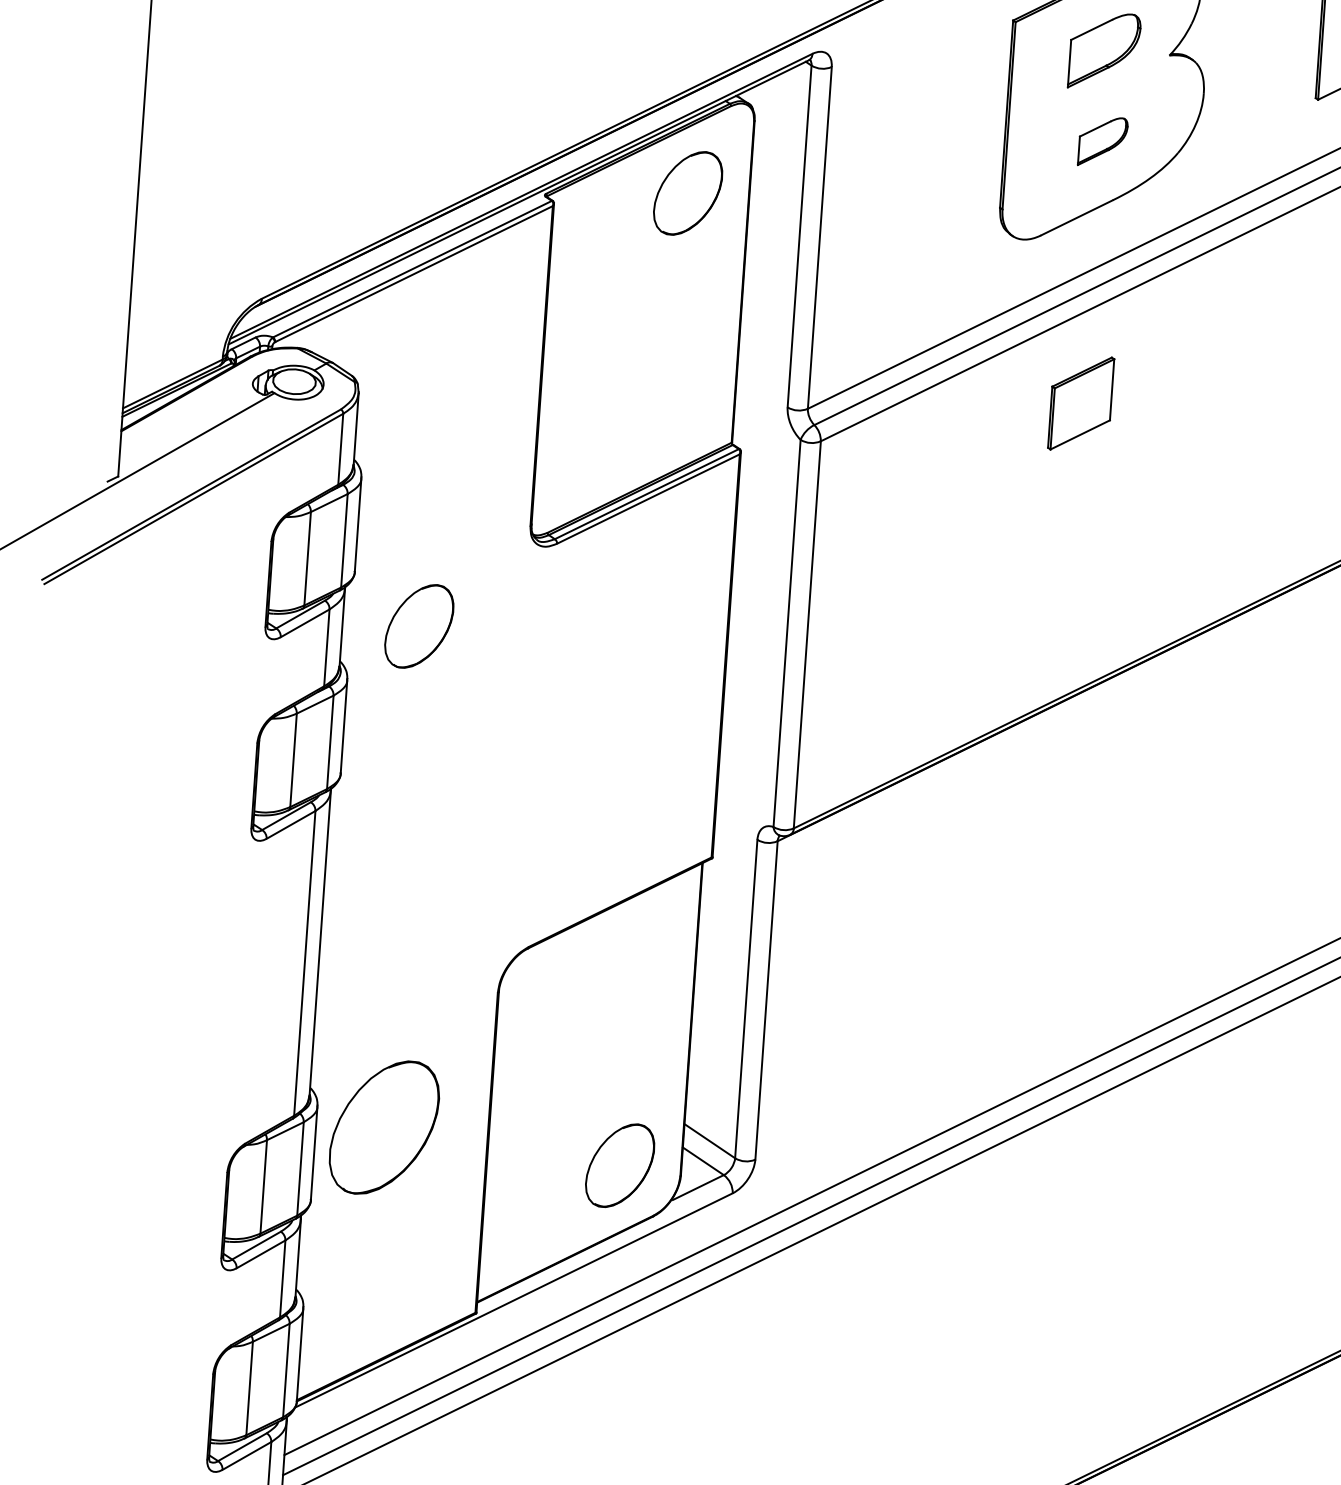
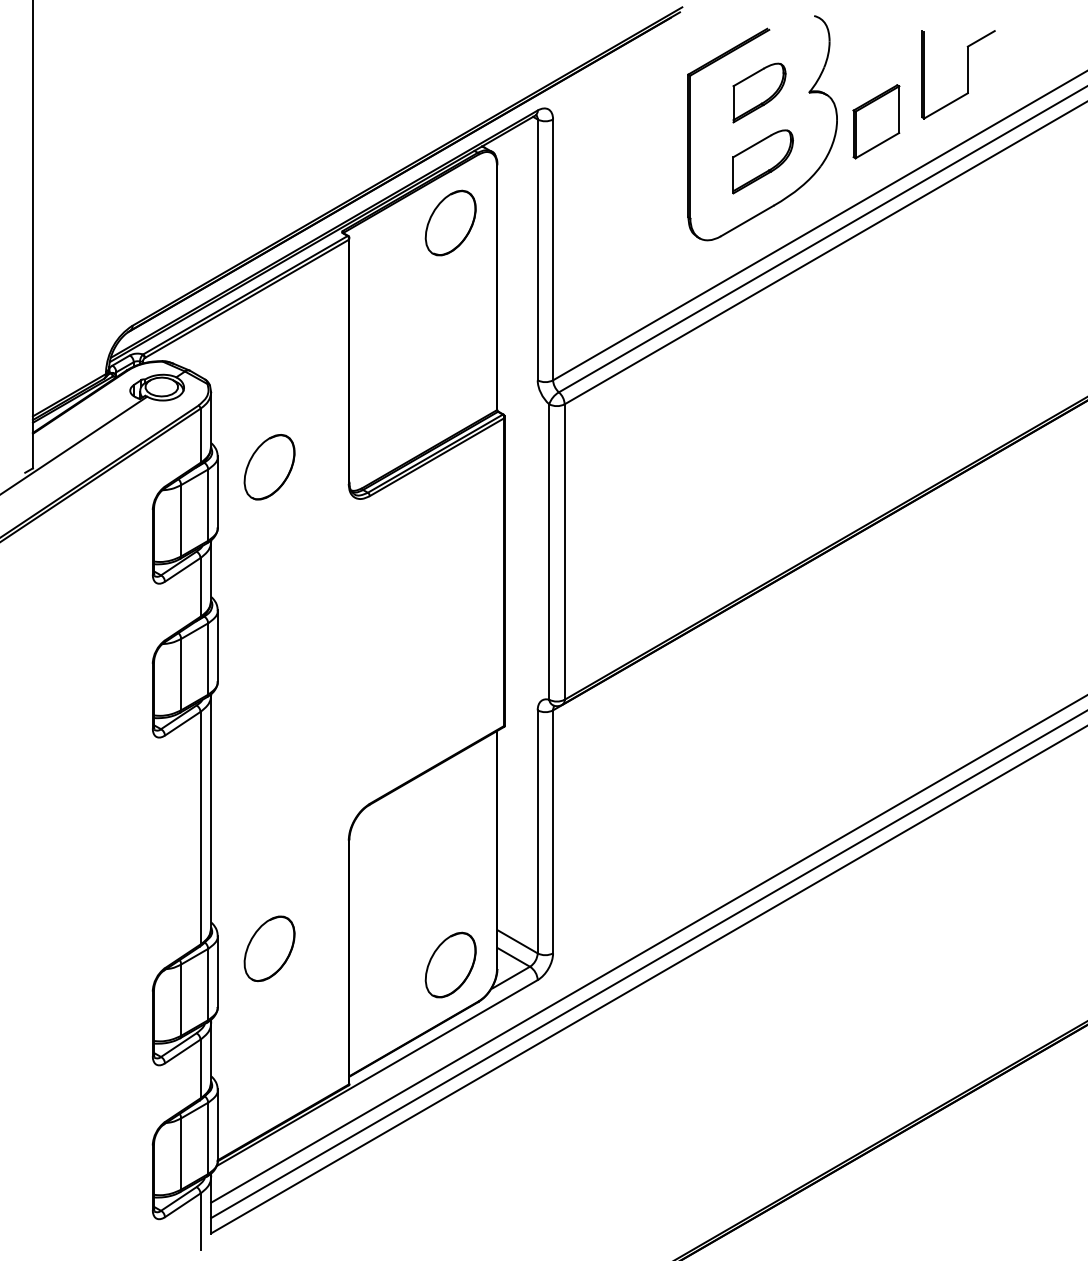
part: (1102, 141) -> (762, 161), size x1.67
part: (1081, 403) -> (876, 121), moved
part: (419, 626) -> (269, 467), moved
part: (384, 1127) -> (269, 948), size x0.62

